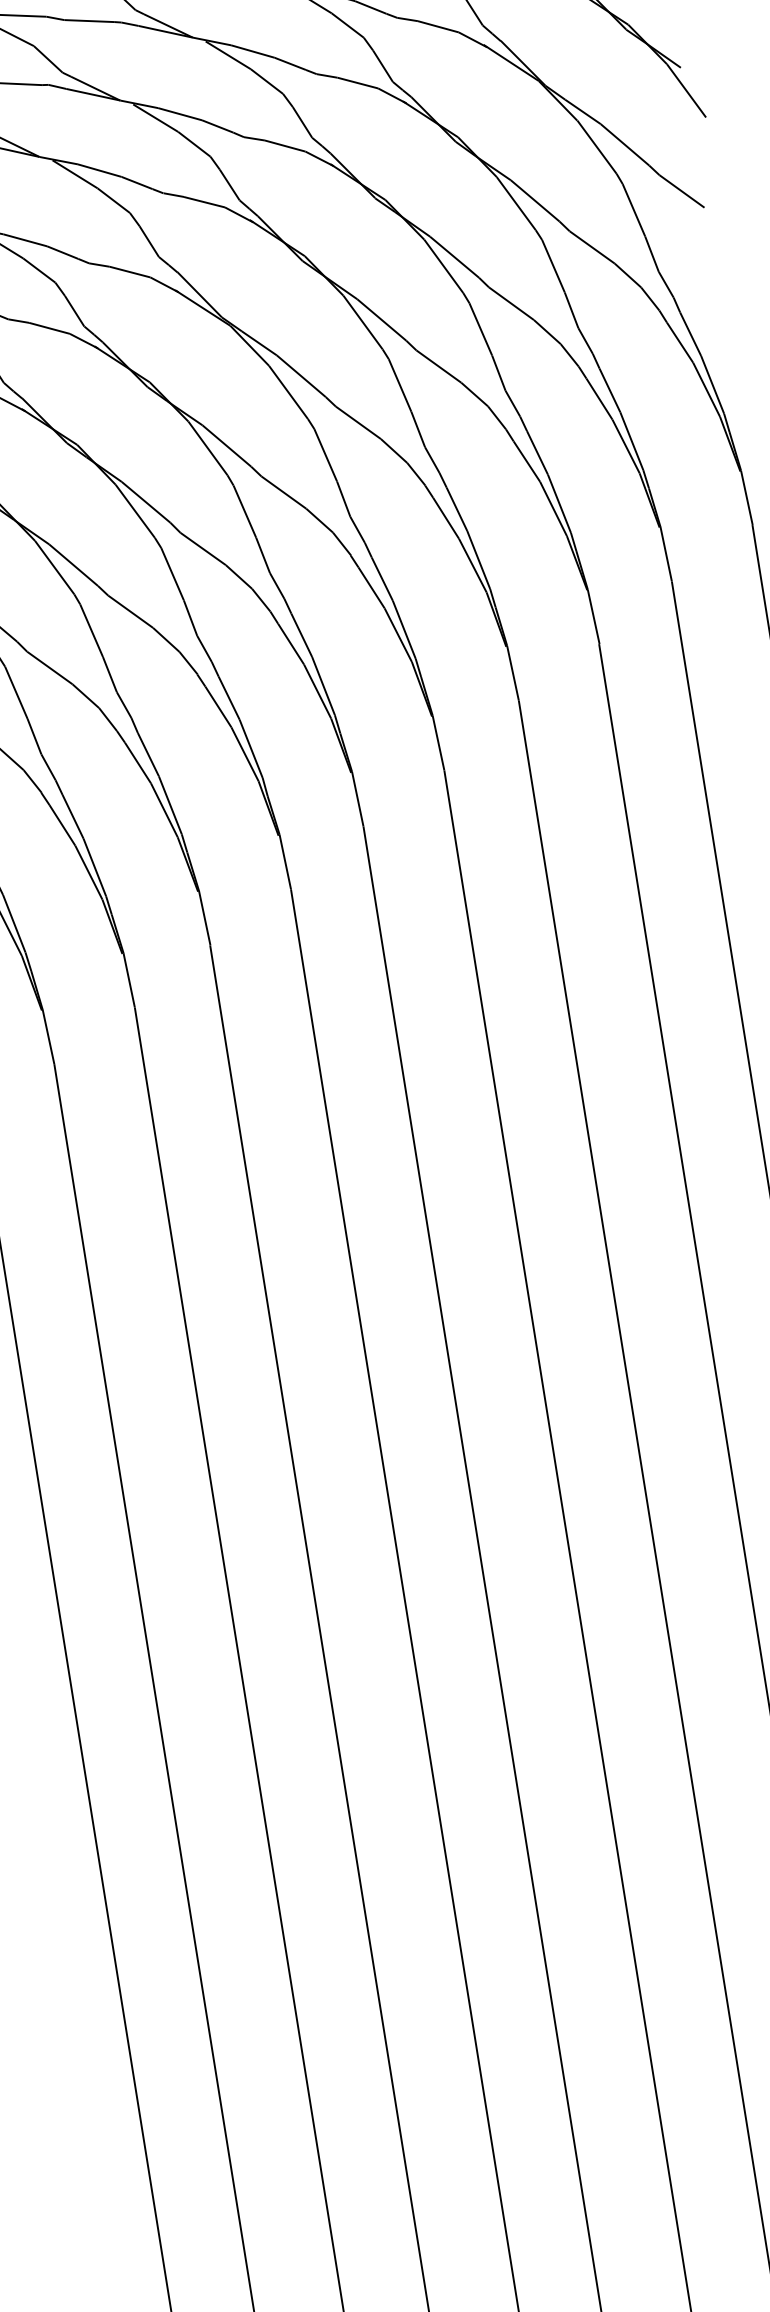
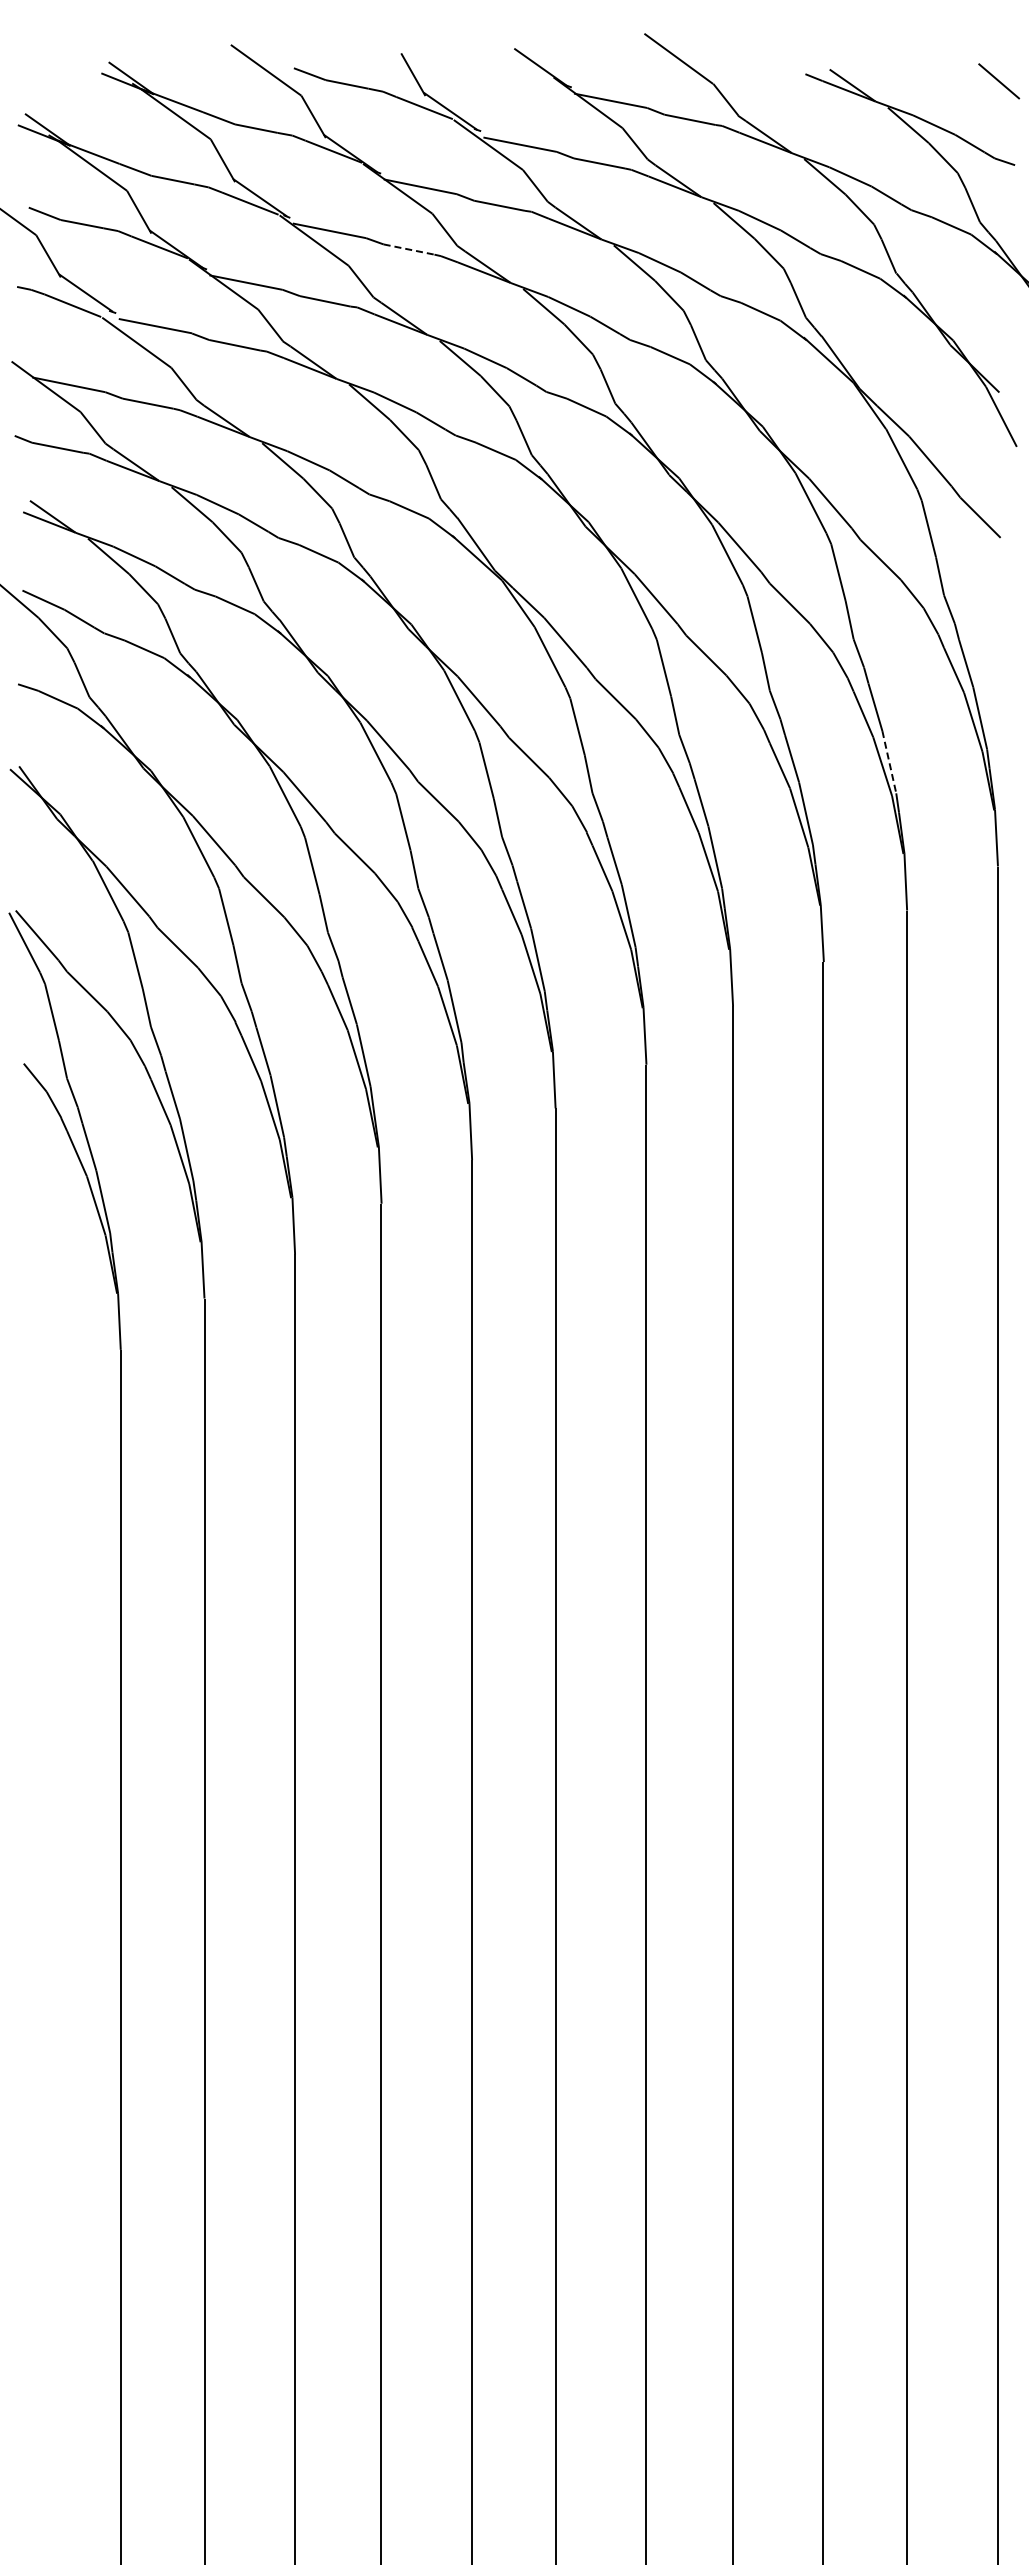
line: (89, 20) -> (409, 249), solid -> dashed
line: (632, 441) -> (889, 762), solid -> dashed

